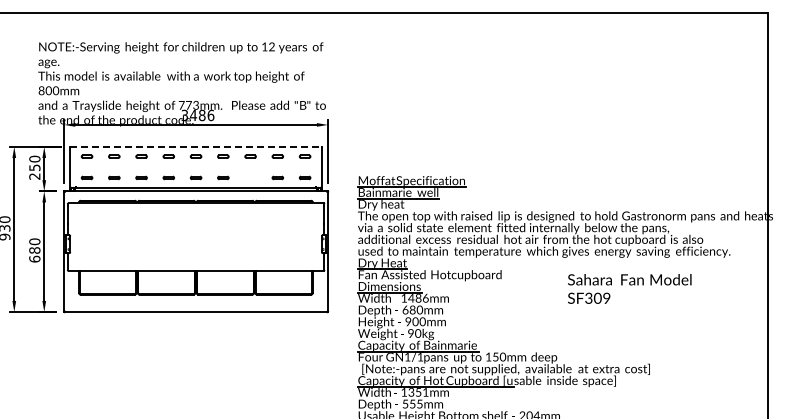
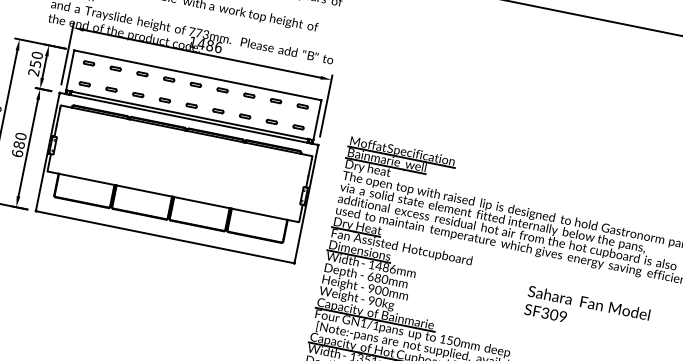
text: (184, 115) -> (192, 42), 3486 -> 1486
line: (196, 146) -> (198, 75), dashed -> solid
part: (250, 177) -> (245, 116), added
text: (629, 288) -> (587, 311), moved

